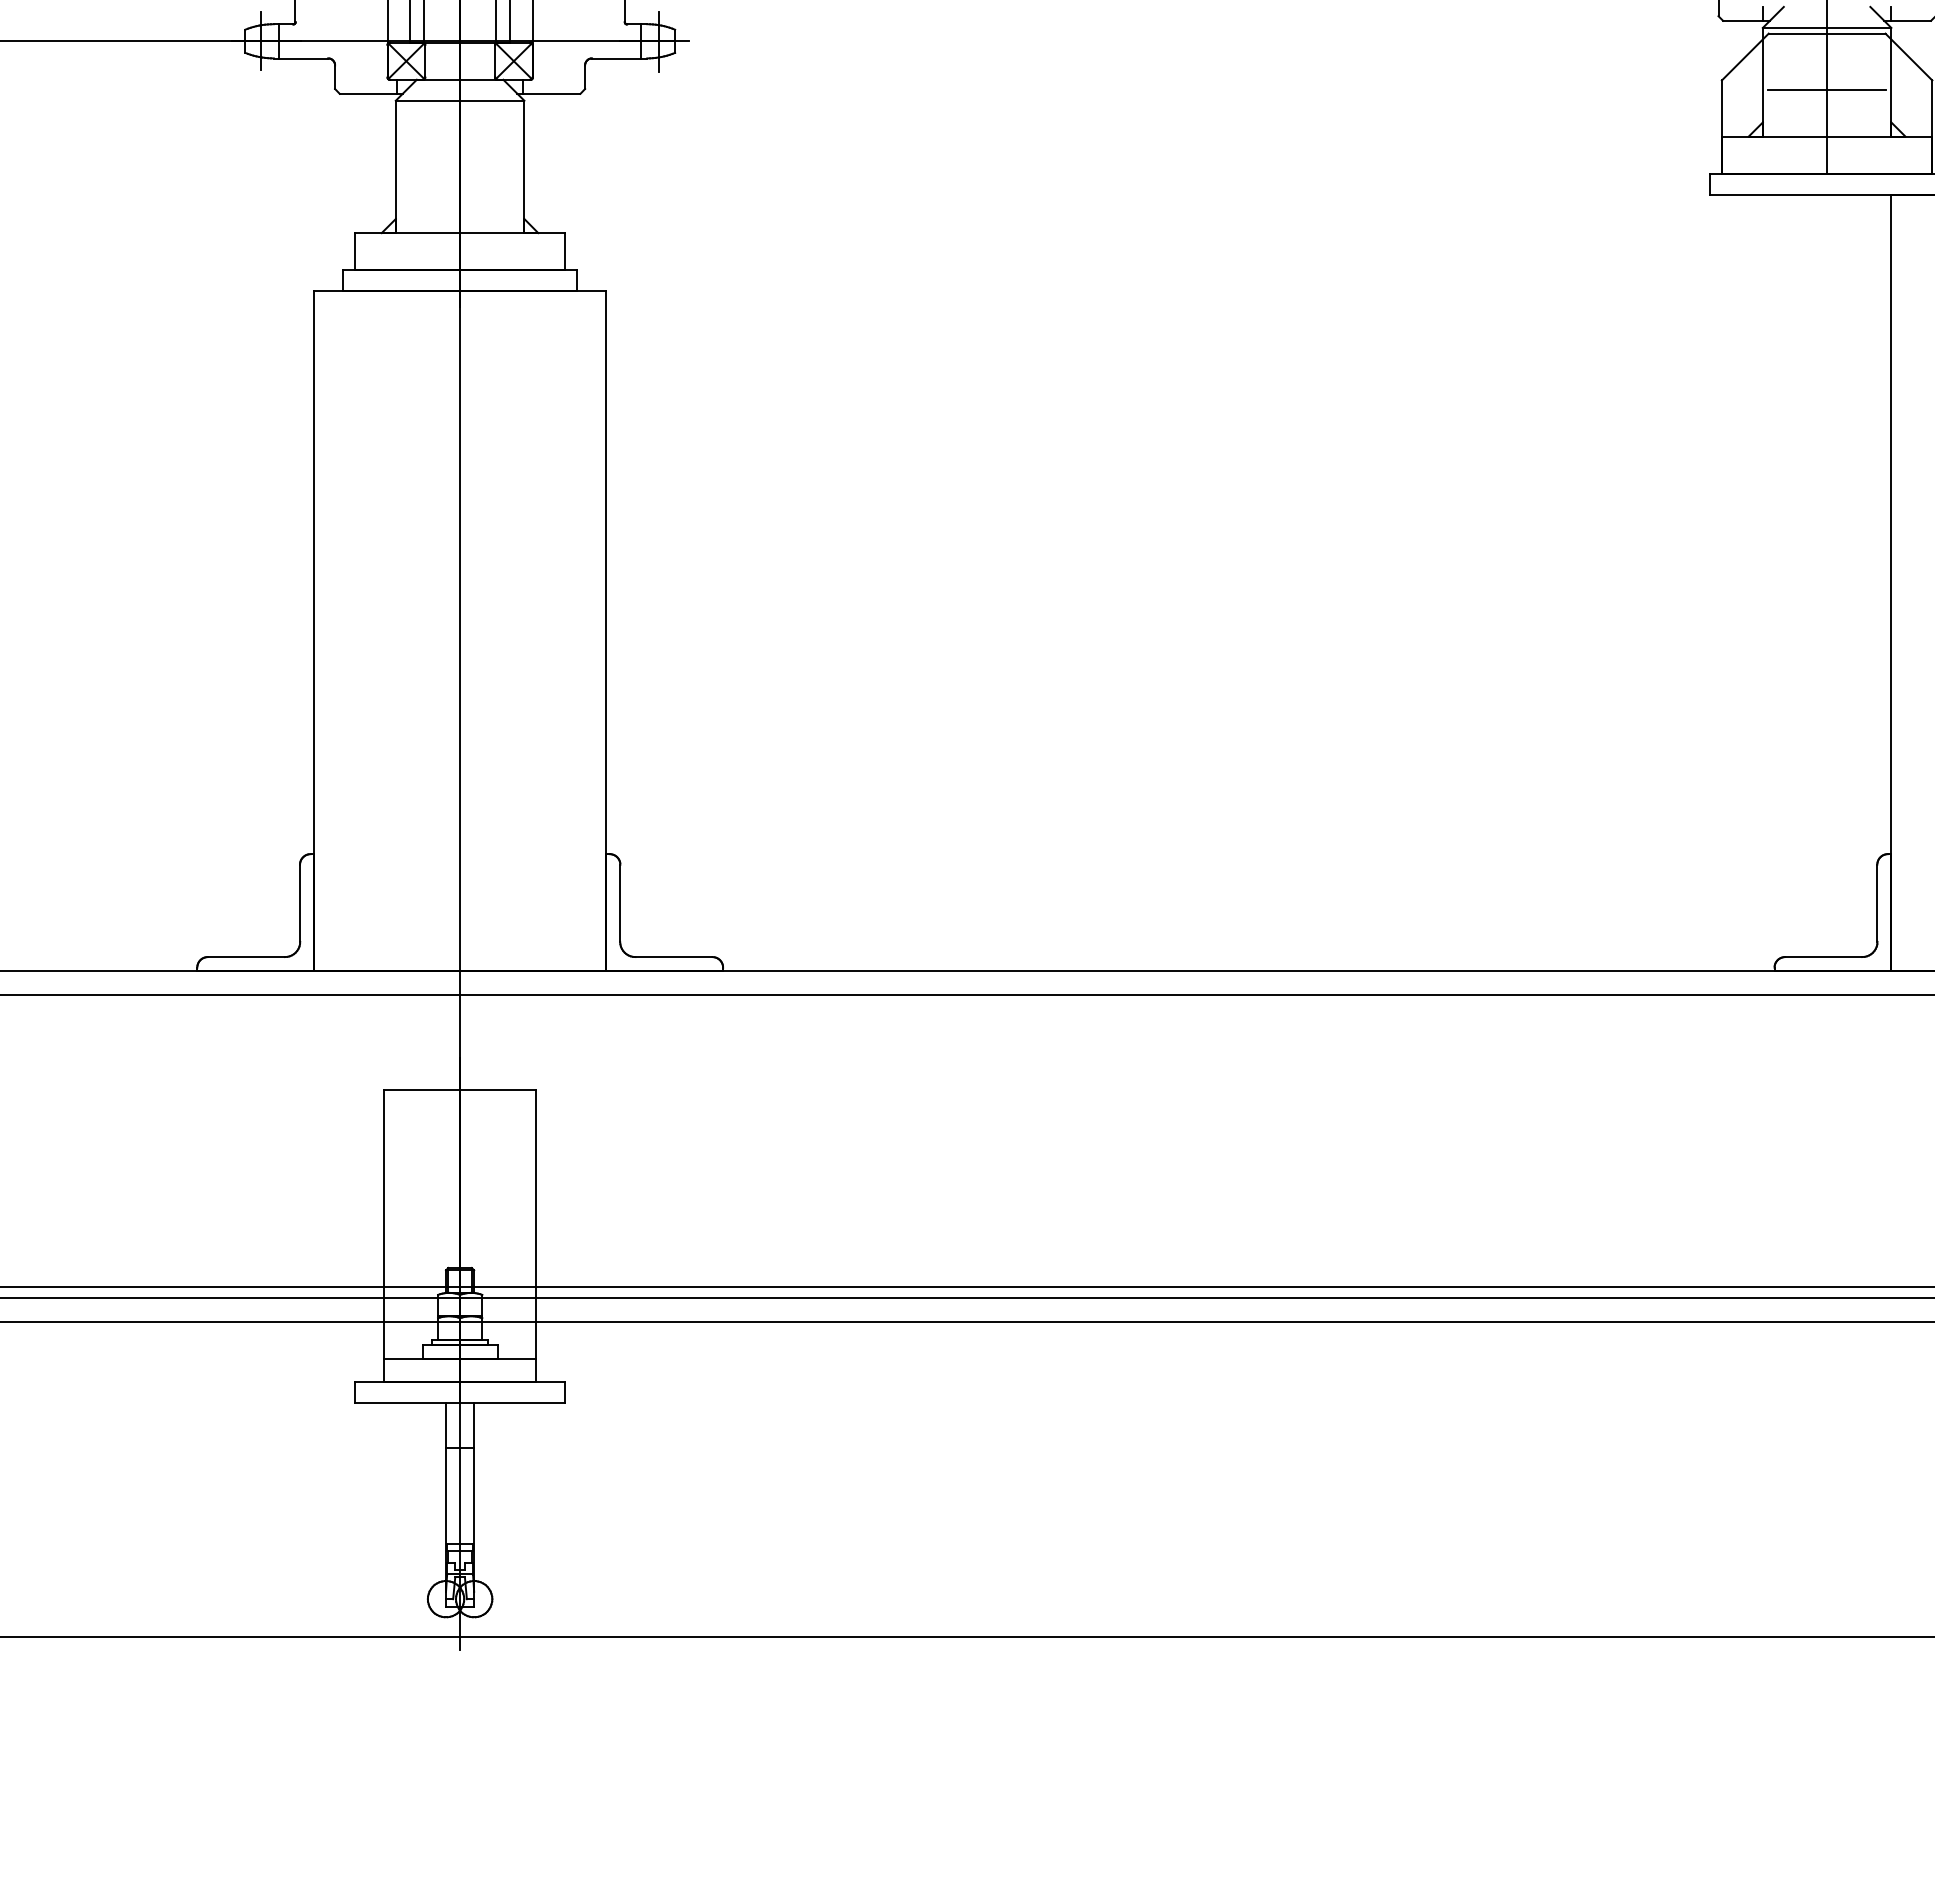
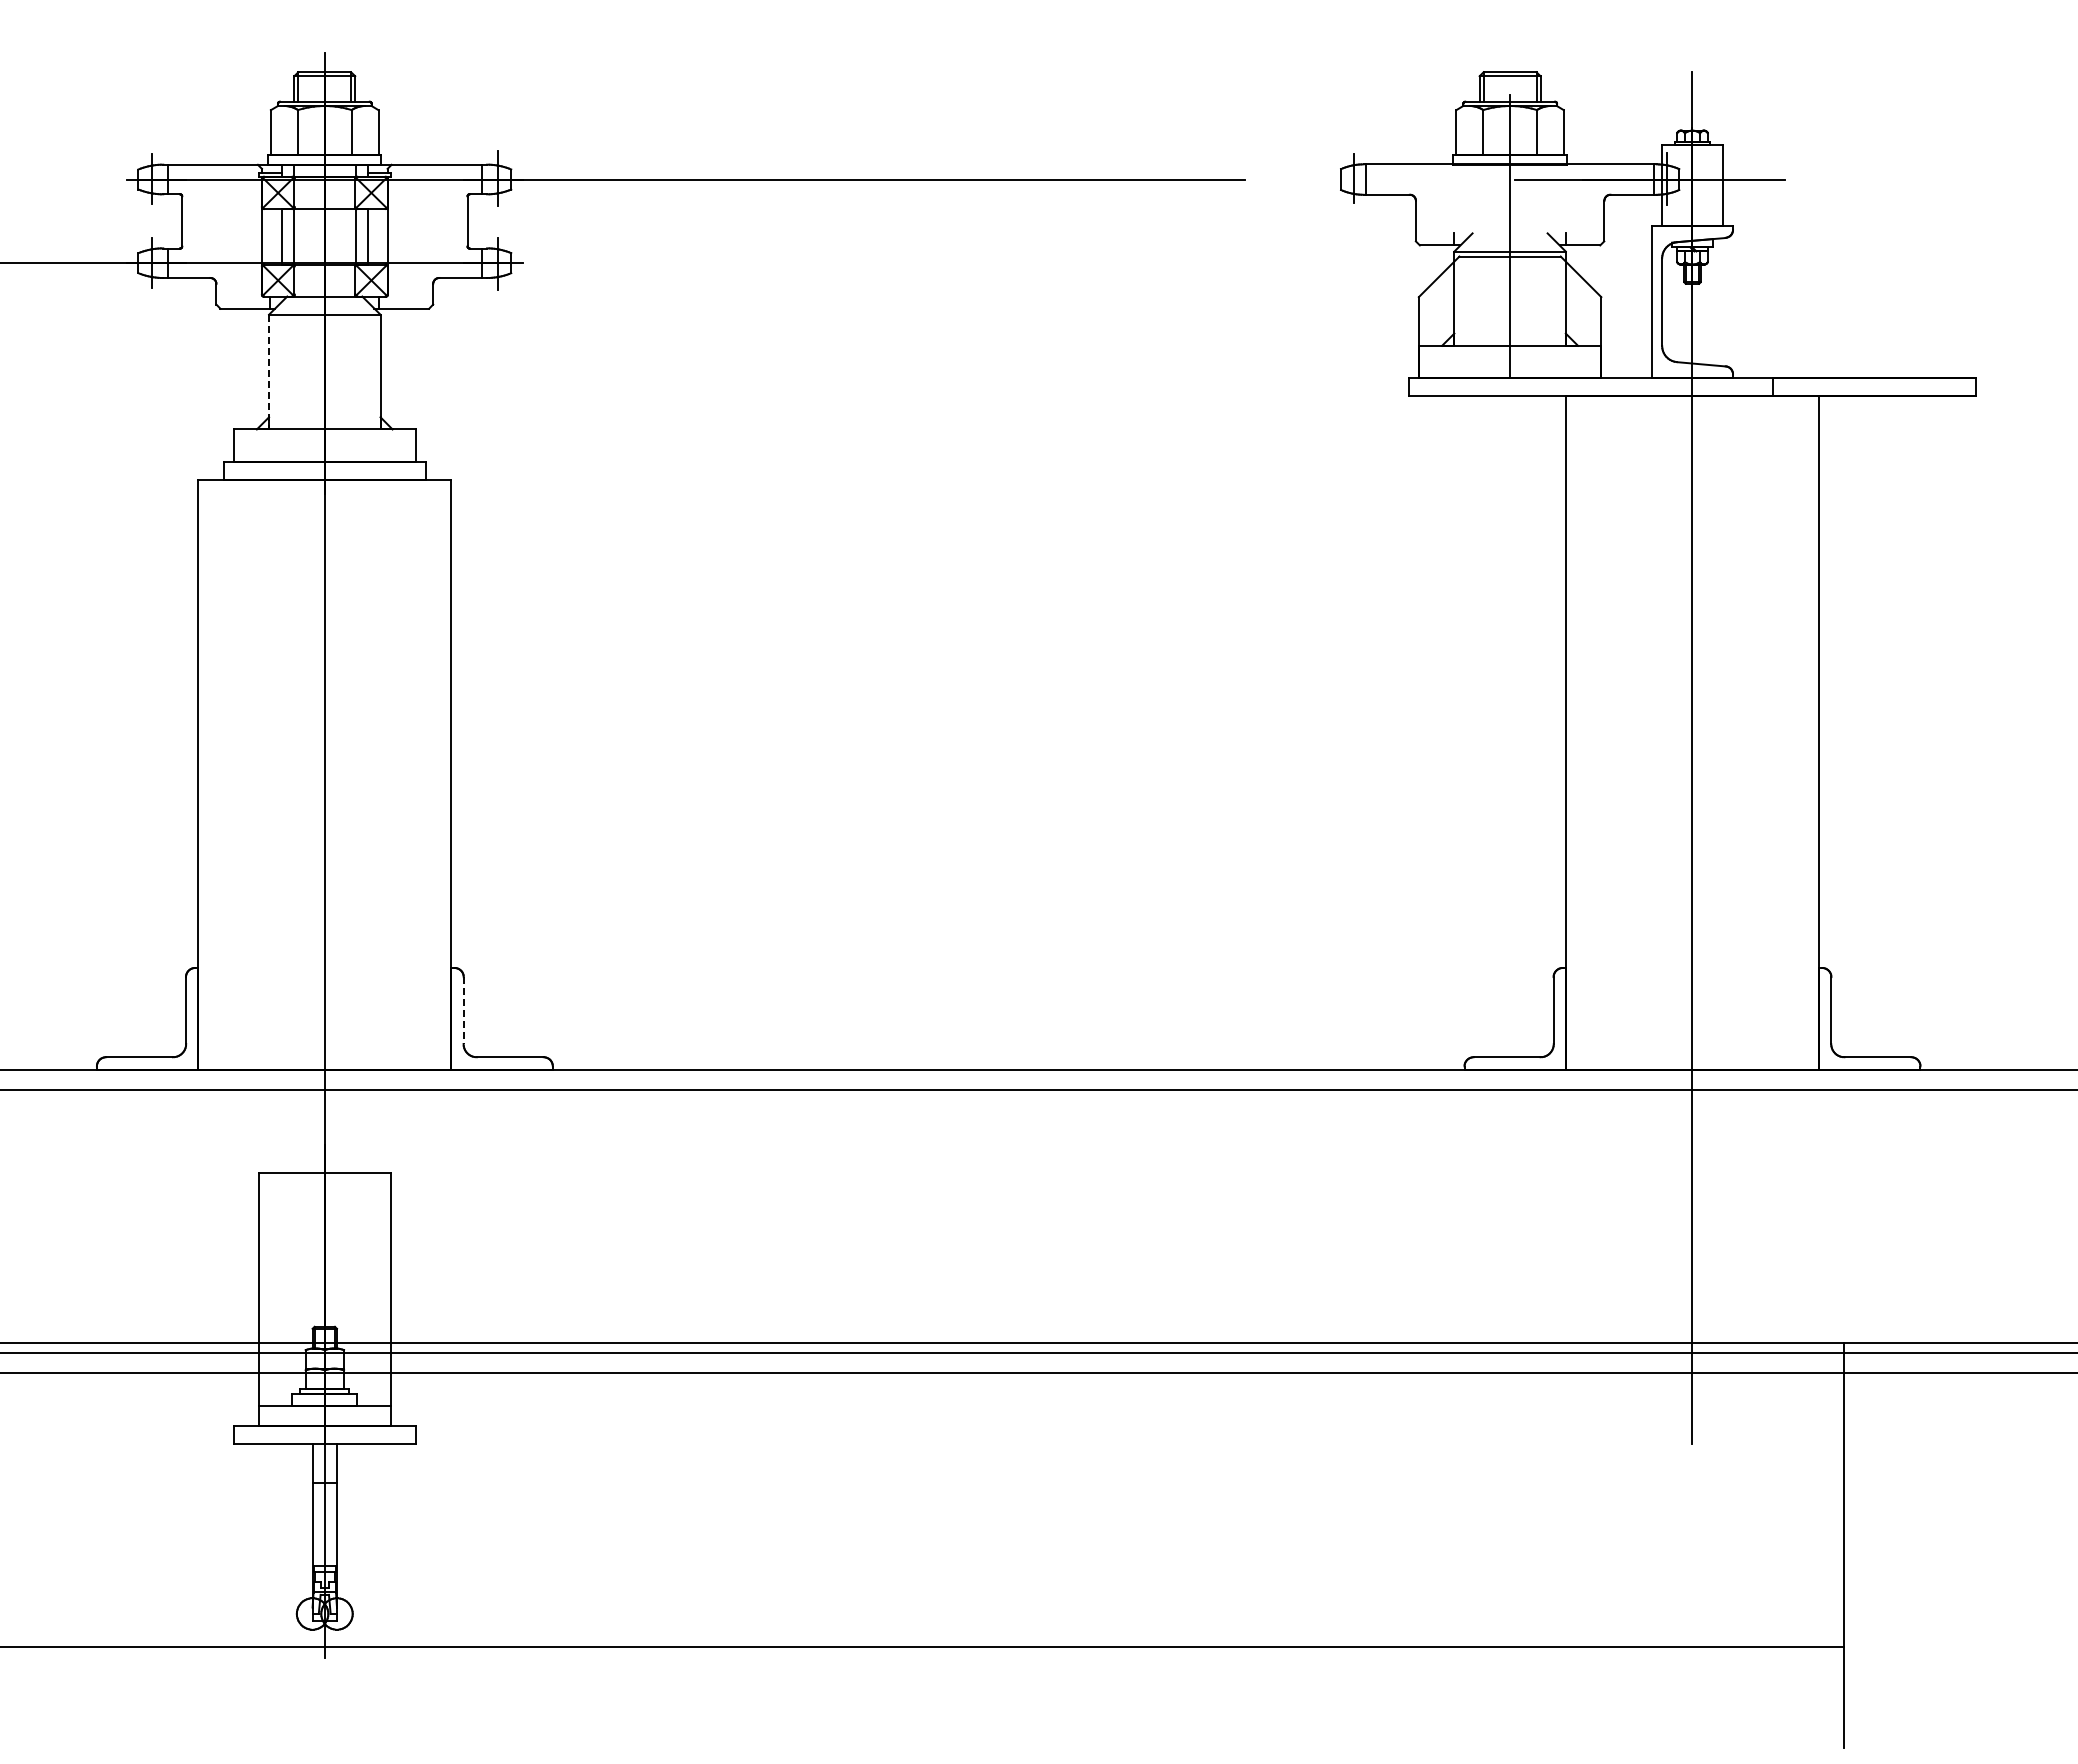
line: (1826, 90) -> (1509, 305), removed
line: (396, 167) -> (269, 372), solid -> dashed
line: (620, 904) -> (463, 1011), solid -> dashed

